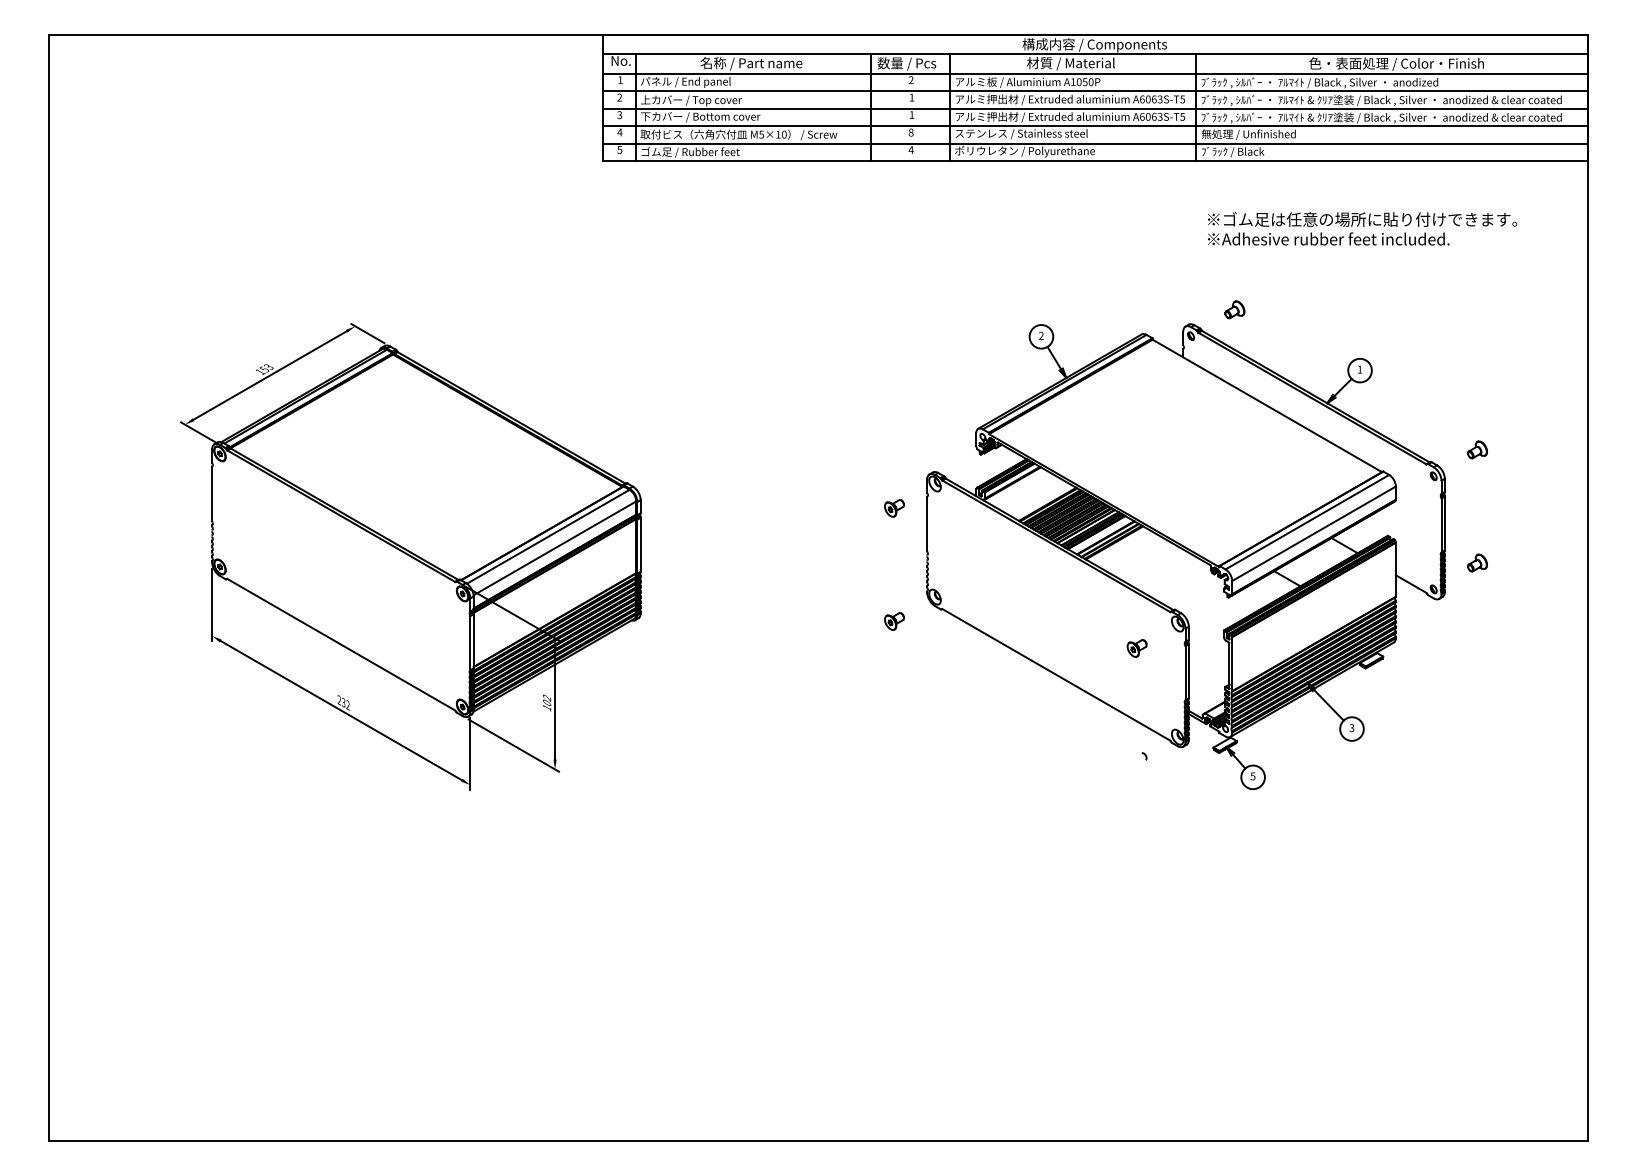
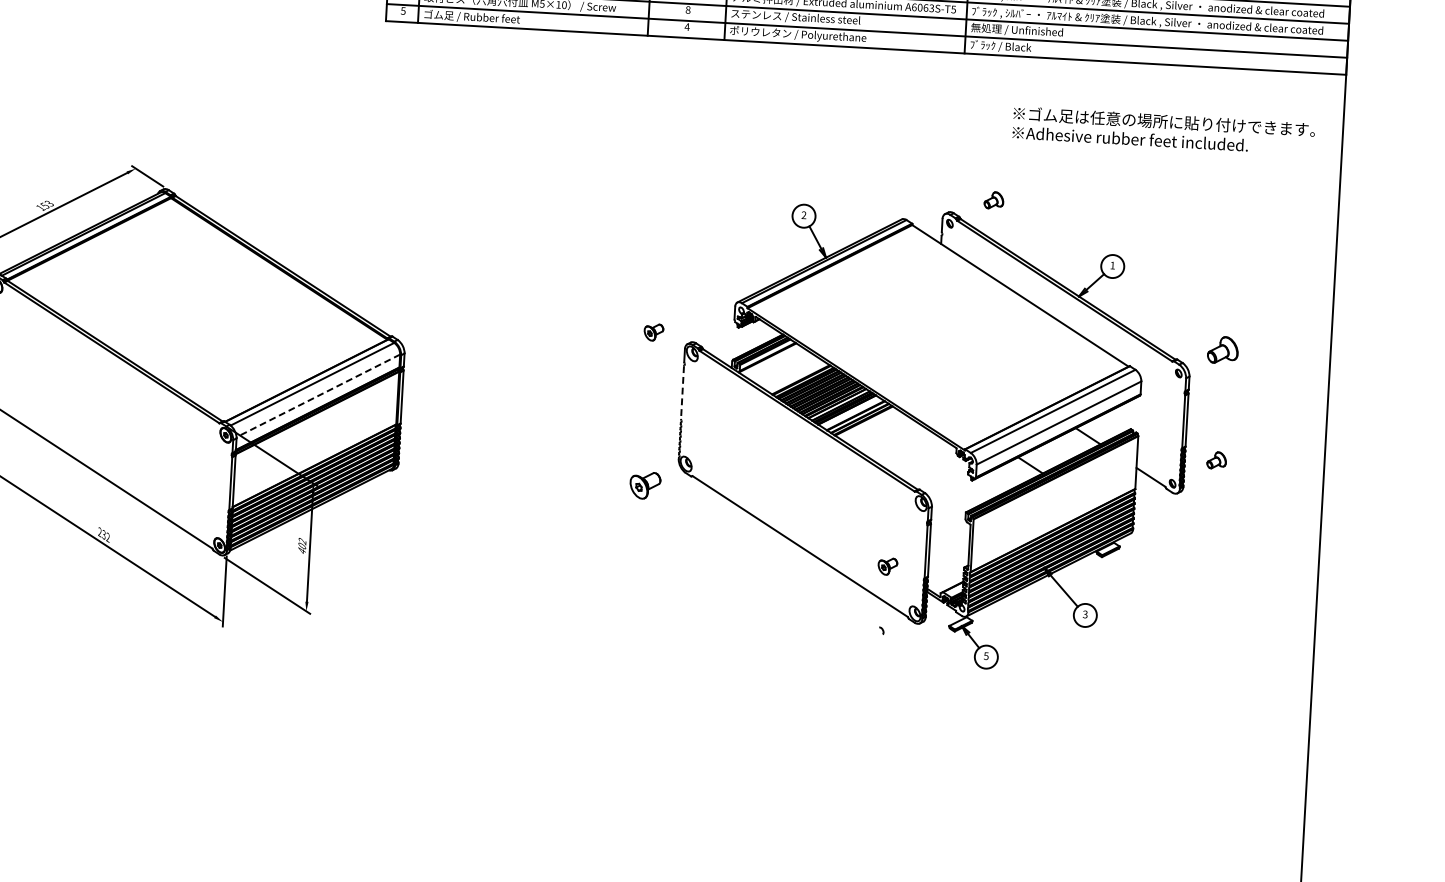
text: (1362, 228) -> (1163, 130), moved
part: (1477, 449) -> (1222, 349), size x1.6
part: (894, 508) -> (653, 332), moved
line: (927, 524) -> (682, 392), solid -> dashed
line: (554, 548) -> (317, 395), solid -> dashed
part: (894, 621) -> (645, 485), size x1.6
part: (1136, 648) -> (887, 566), moved
text: (547, 707) -> (302, 550), 102 -> 402

